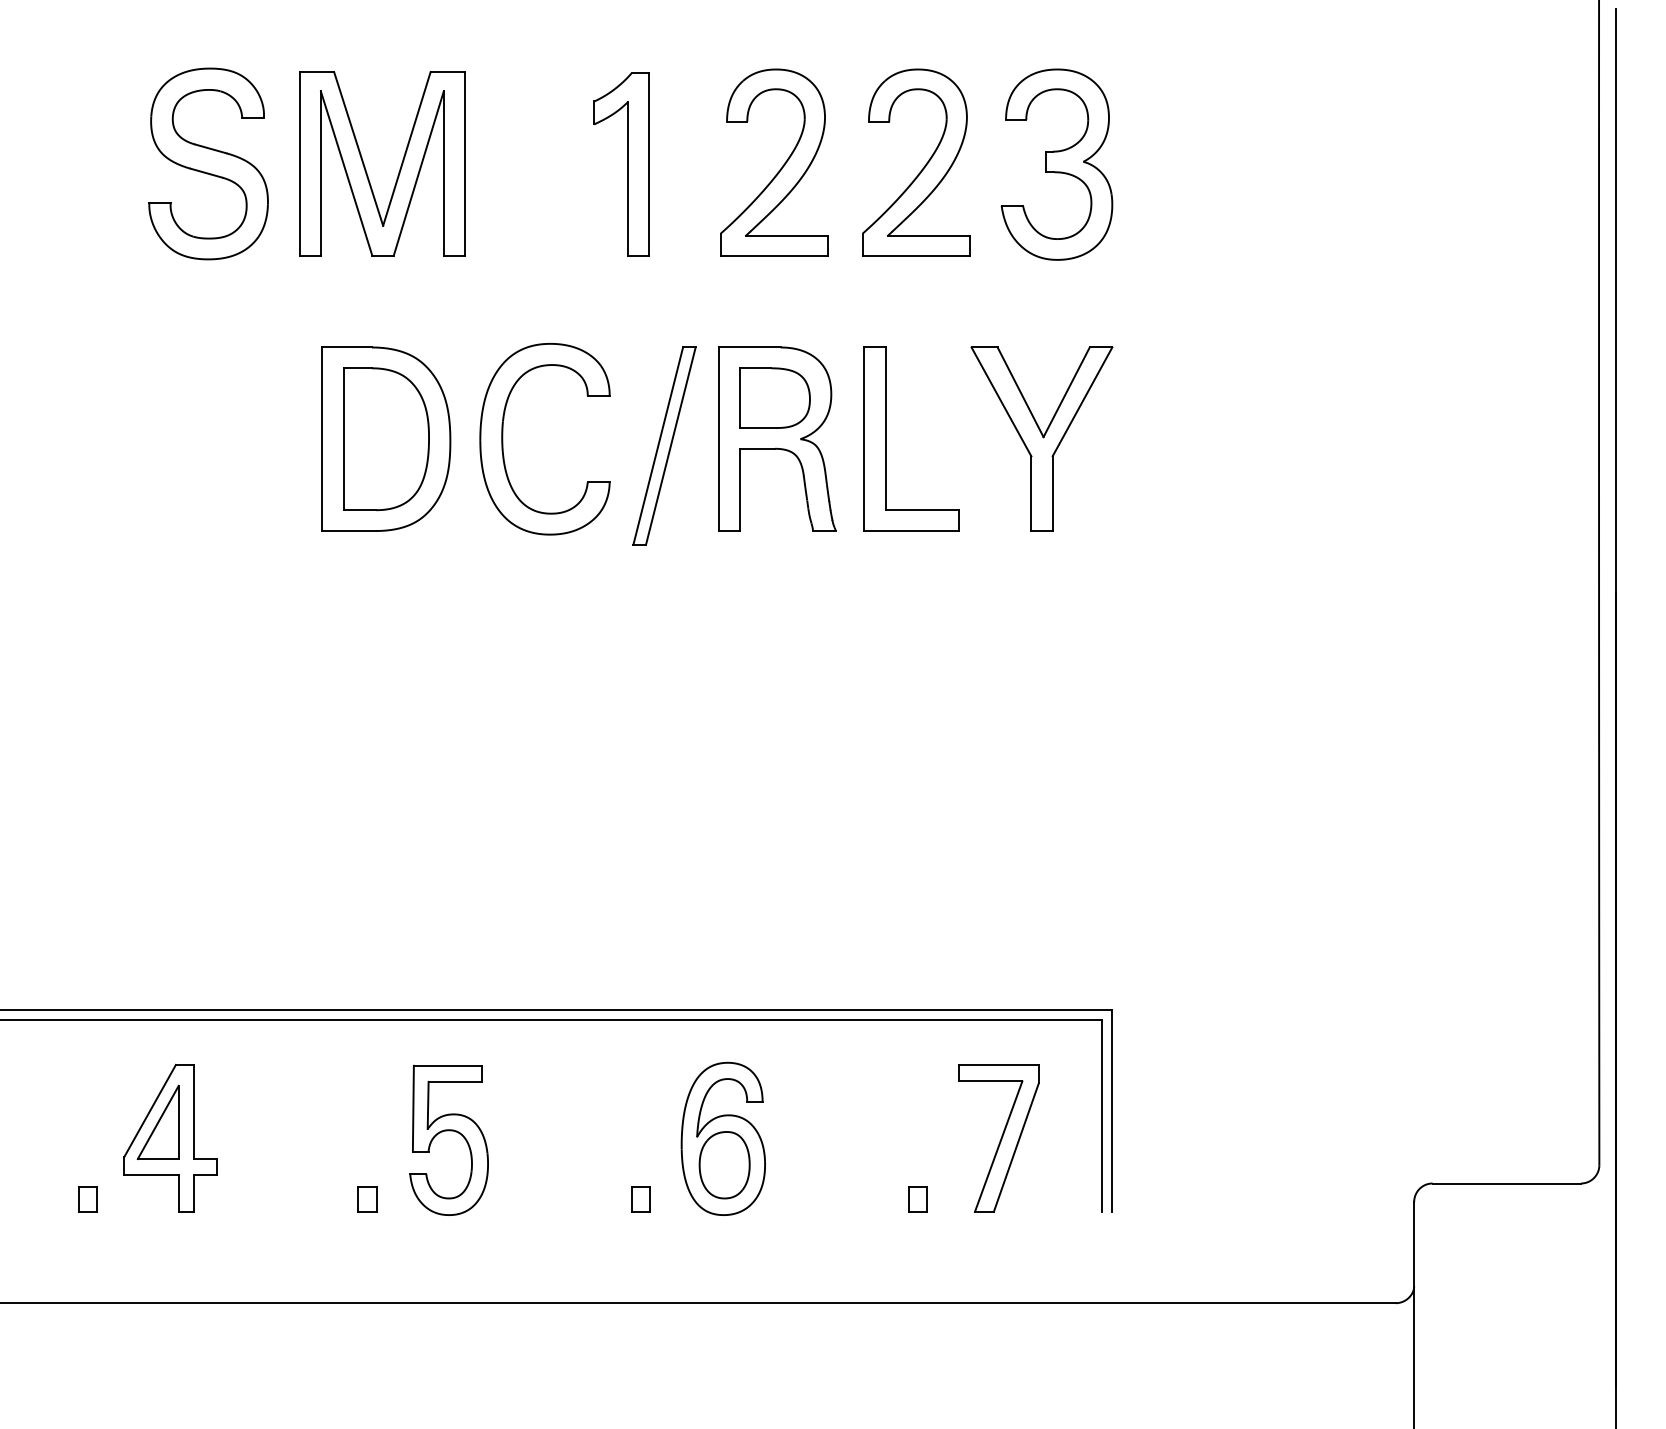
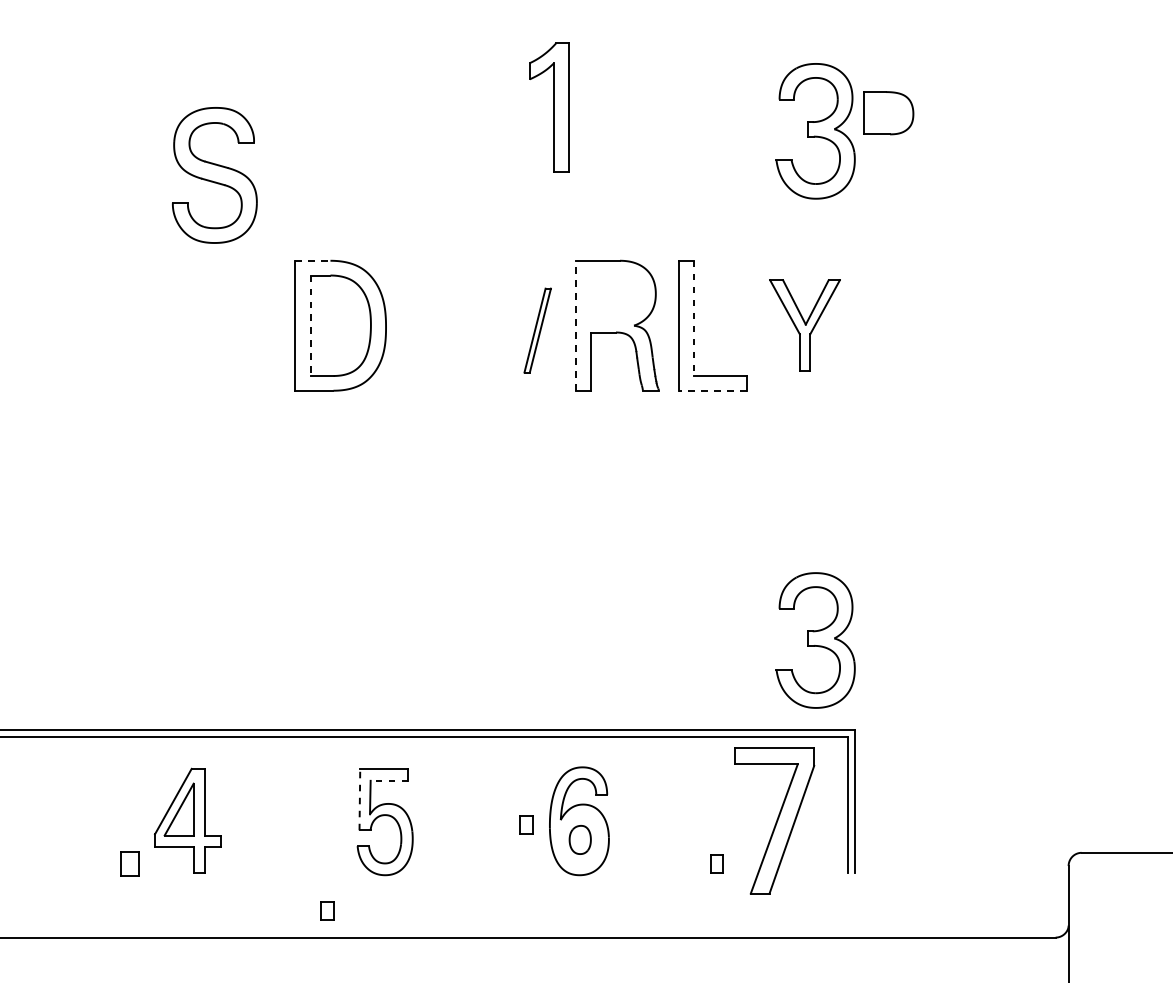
part: (208, 163) -> (214, 175), moved
part: (621, 164) -> (549, 107), moved
part: (780, 168) -> (619, 134), removed
part: (922, 168) -> (720, 134), removed
part: (366, 169) -> (326, 134), removed
line: (347, 347) -> (313, 260), solid -> dashed
part: (774, 397) -> (888, 112), moved
line: (885, 429) -> (694, 318), solid -> dashed
part: (1041, 438) -> (804, 325), size x0.7
line: (343, 439) -> (310, 325), solid -> dashed
part: (503, 439) -> (423, 325), removed
line: (718, 439) -> (575, 325), solid -> dashed
part: (664, 445) -> (537, 330), size x0.6
line: (911, 530) -> (712, 390), solid -> dashed
part: (1056, 883) -> (815, 640), added
line: (455, 1081) -> (389, 780), solid -> dashed
line: (413, 1108) -> (359, 799), solid -> dashed
part: (998, 1138) -> (774, 820), size x1.4
part: (724, 1165) -> (580, 840), size x0.6
part: (87, 1199) -> (129, 864), size x1.4
part: (367, 1199) -> (327, 910), moved
part: (640, 1199) -> (526, 825), moved

